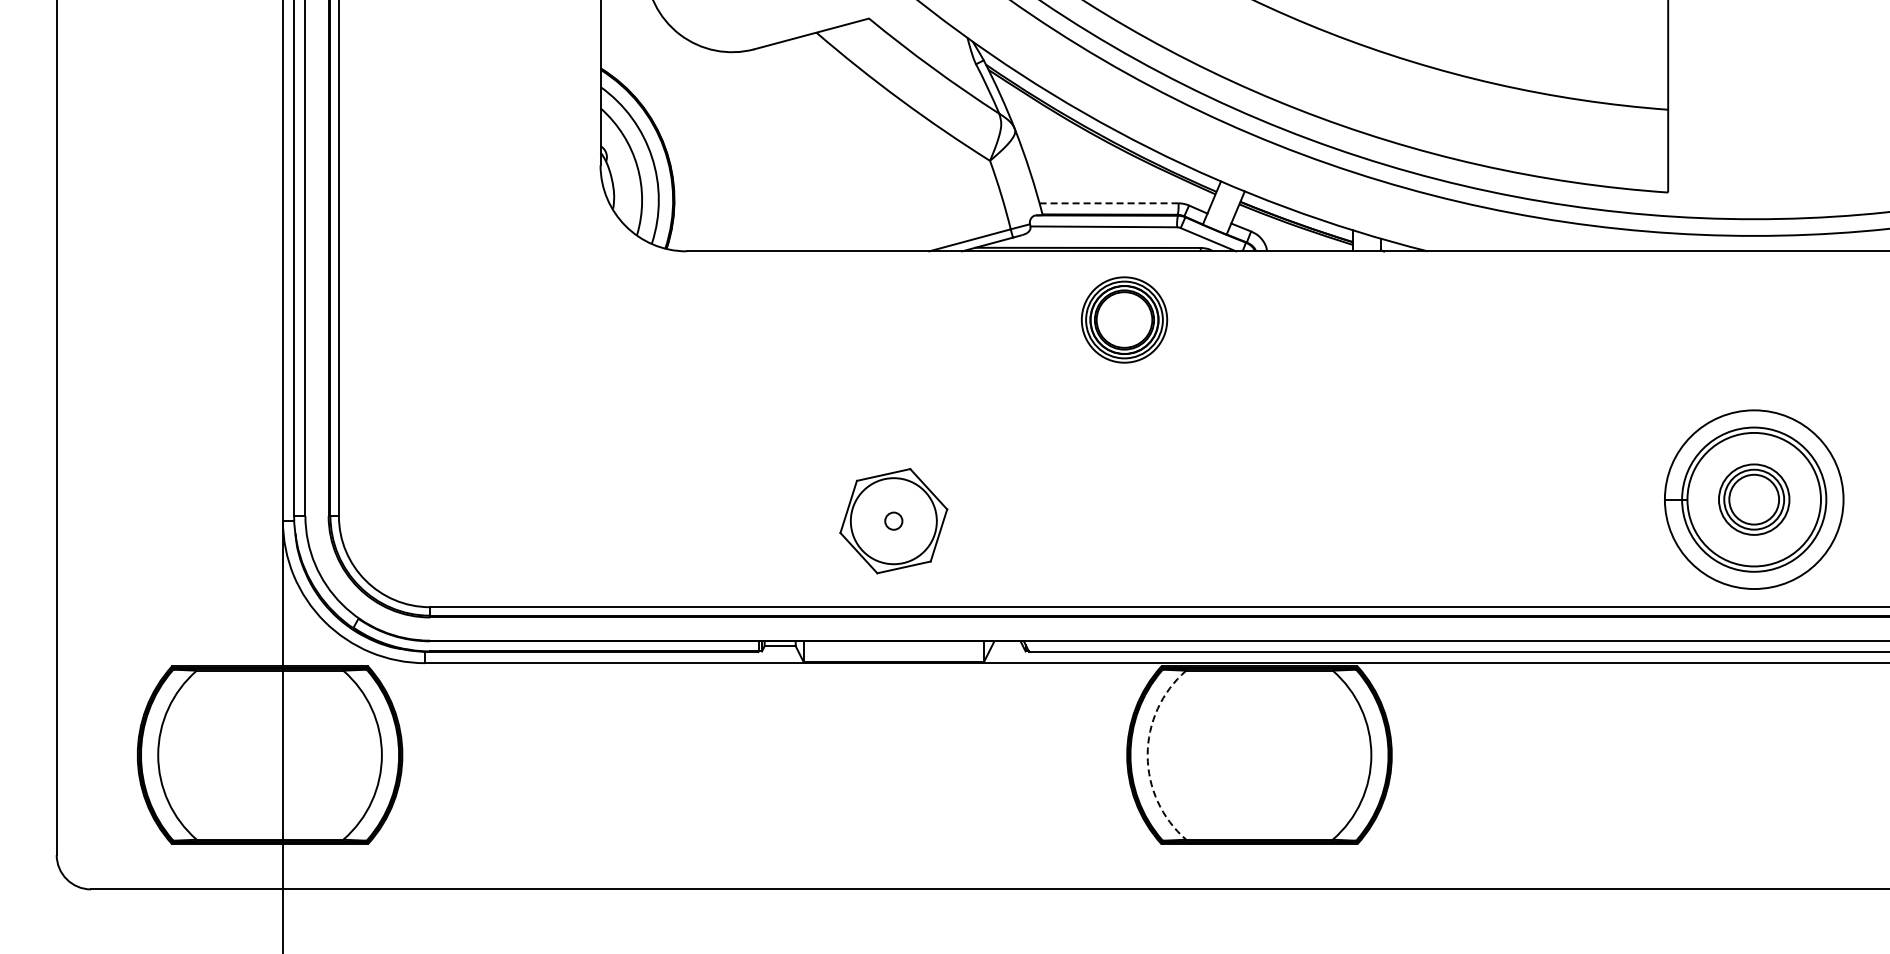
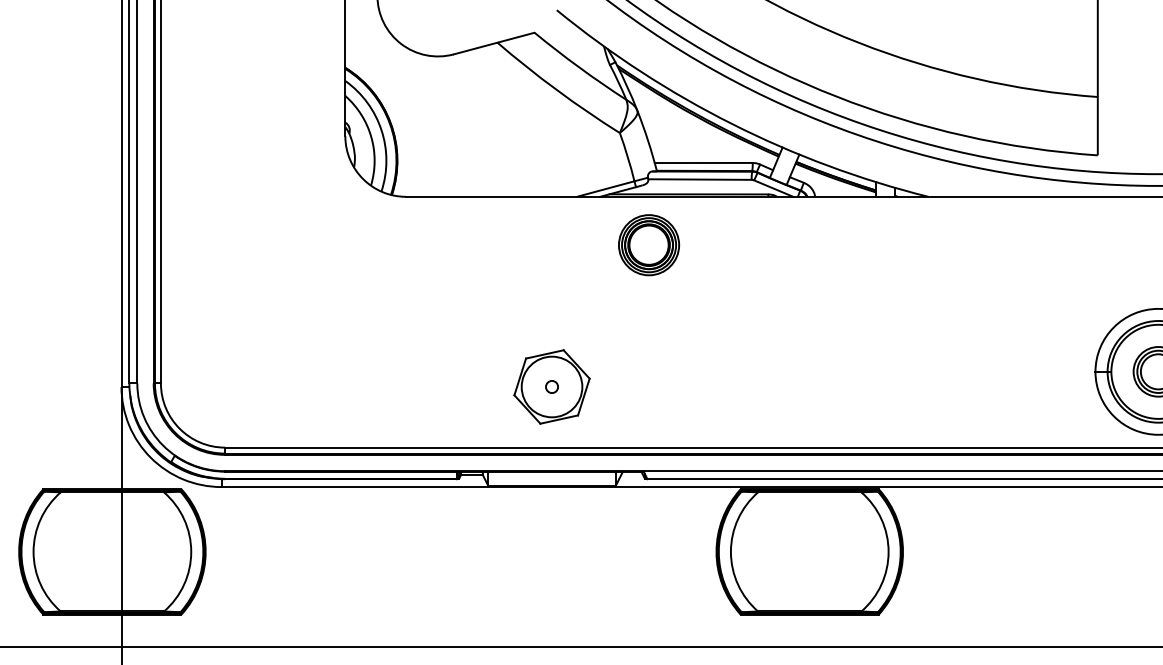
line: (1109, 203) -> (704, 163), dashed -> solid
part: (1124, 319) -> (649, 244), moved
arc: (1147, 755) -> (730, 552), dashed -> solid

